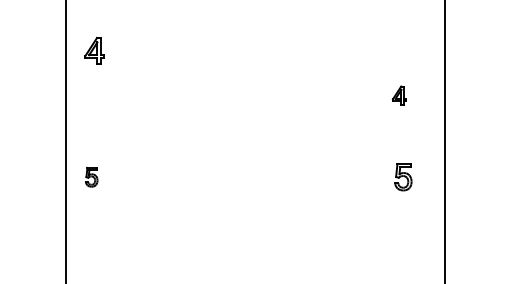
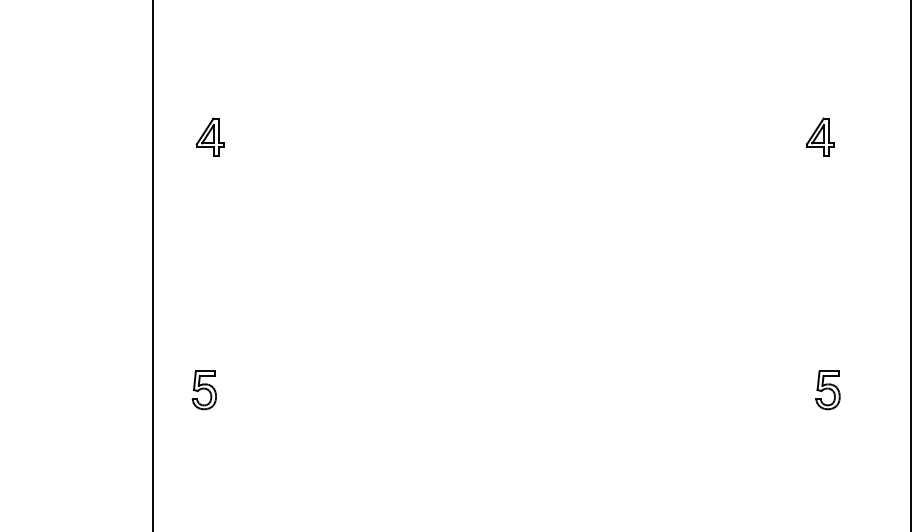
part: (93, 50) -> (208, 136), size x0.71
part: (398, 95) -> (818, 136), moved
part: (403, 177) -> (828, 390), size x0.71

